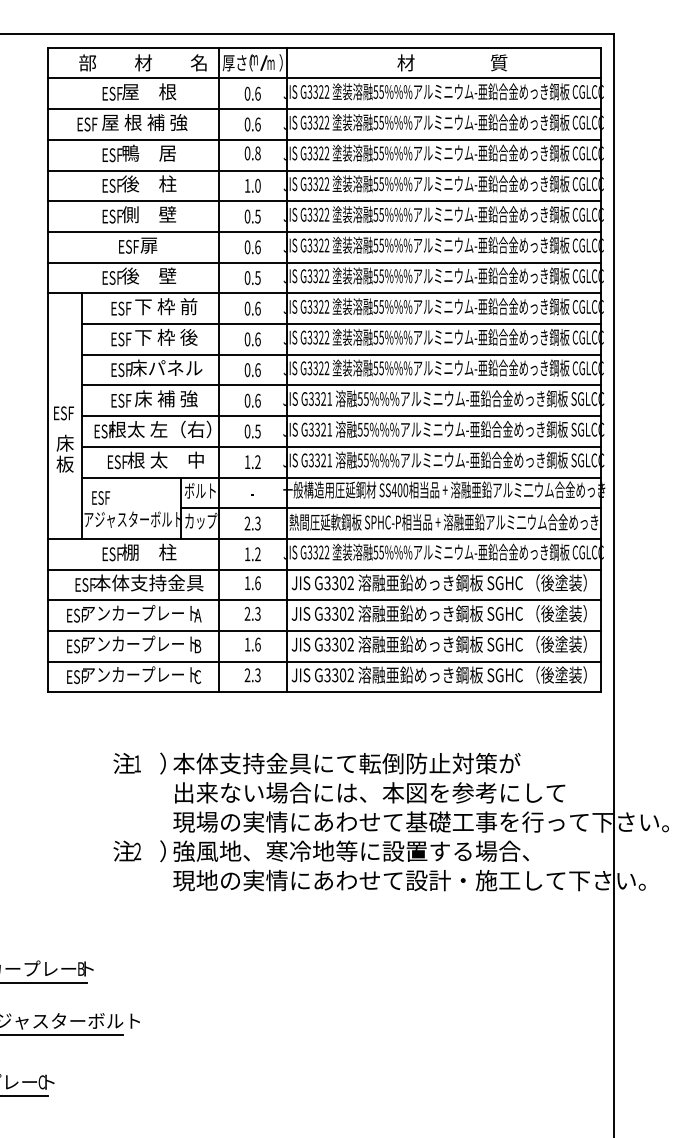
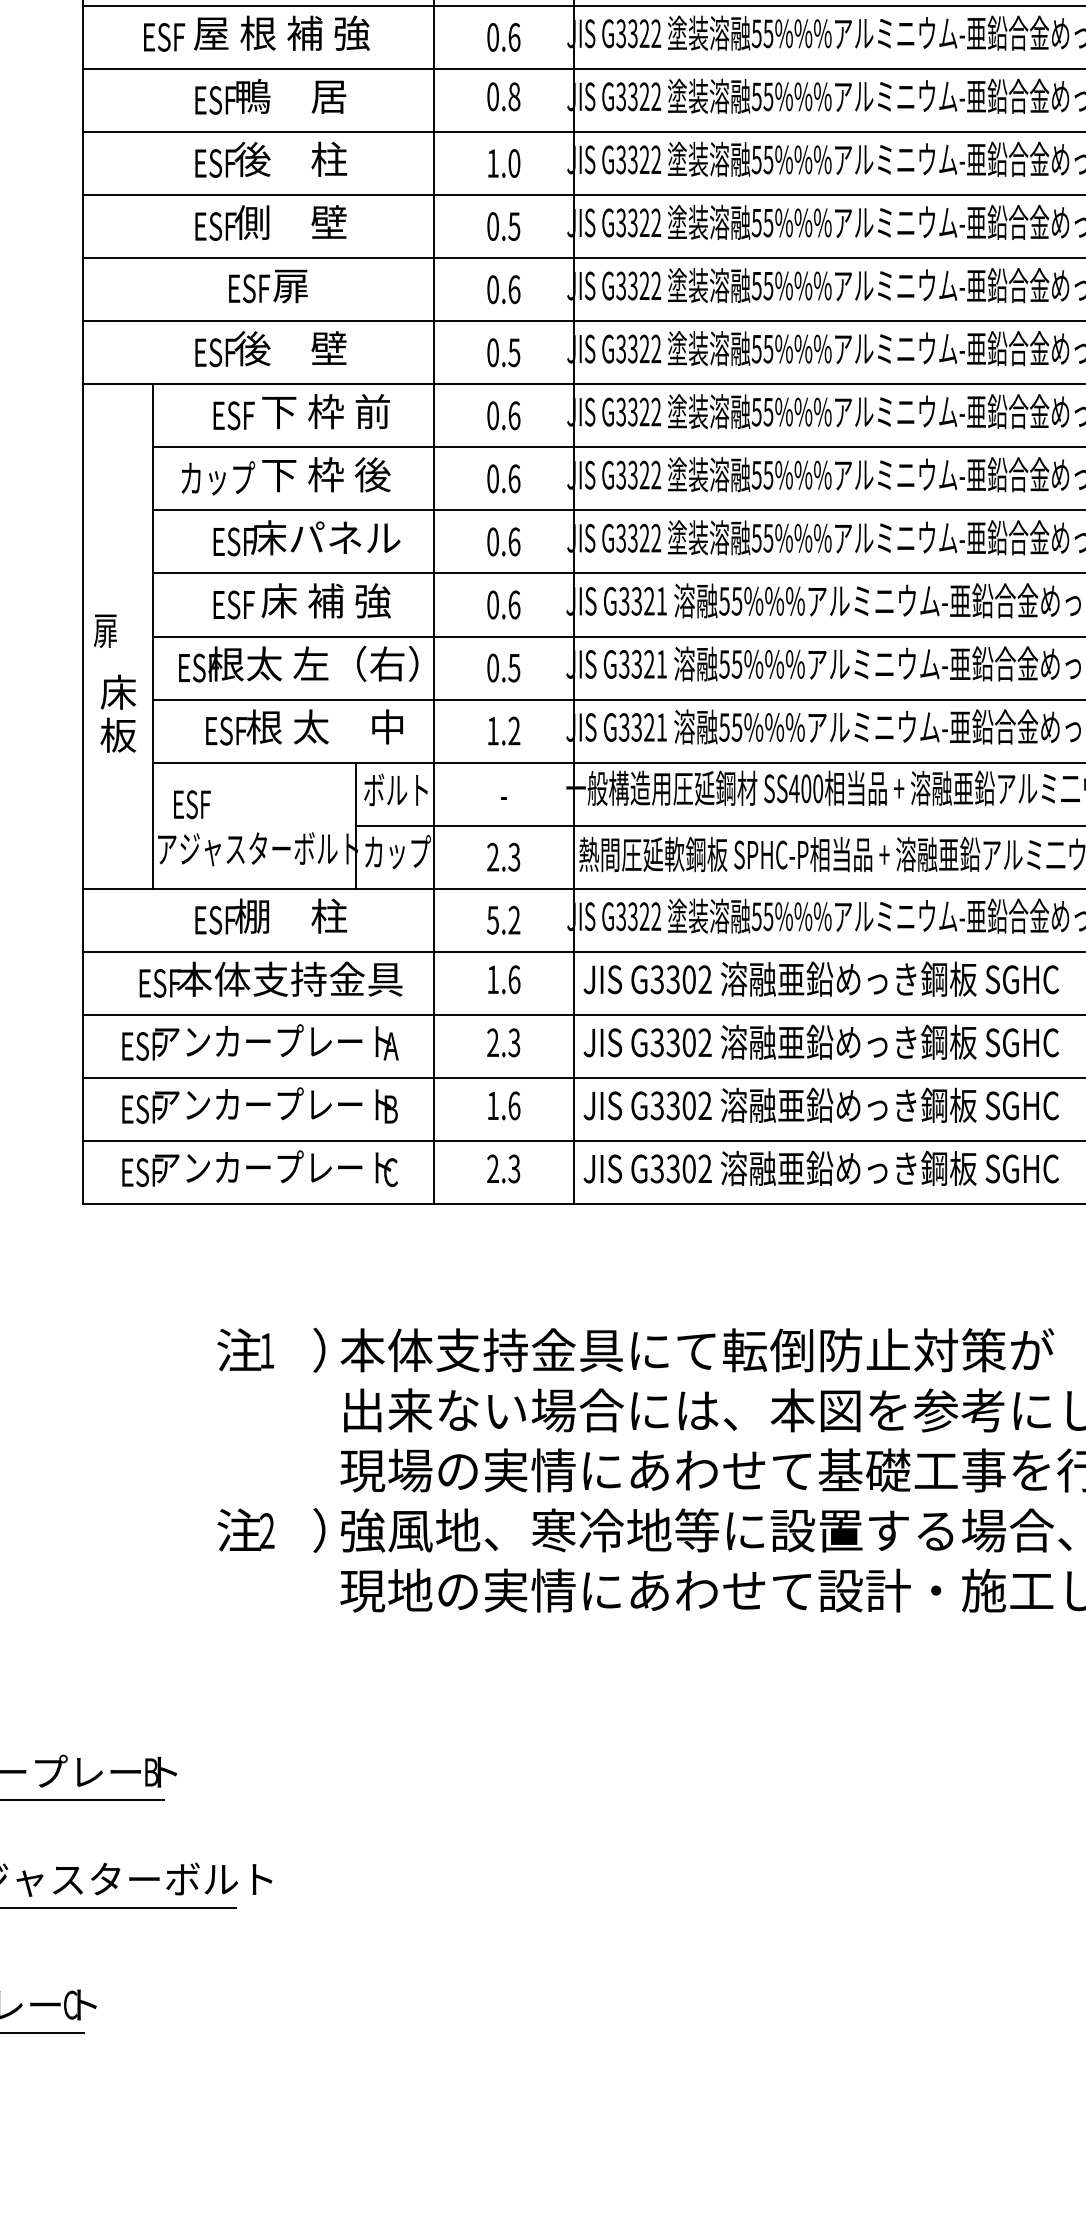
text: (113, 338) -> (217, 476), ESF -> カップ
text: (63, 413) -> (114, 631), ESF -> 扉
text: (247, 554) -> (492, 920), 1.2 -> 5.2

